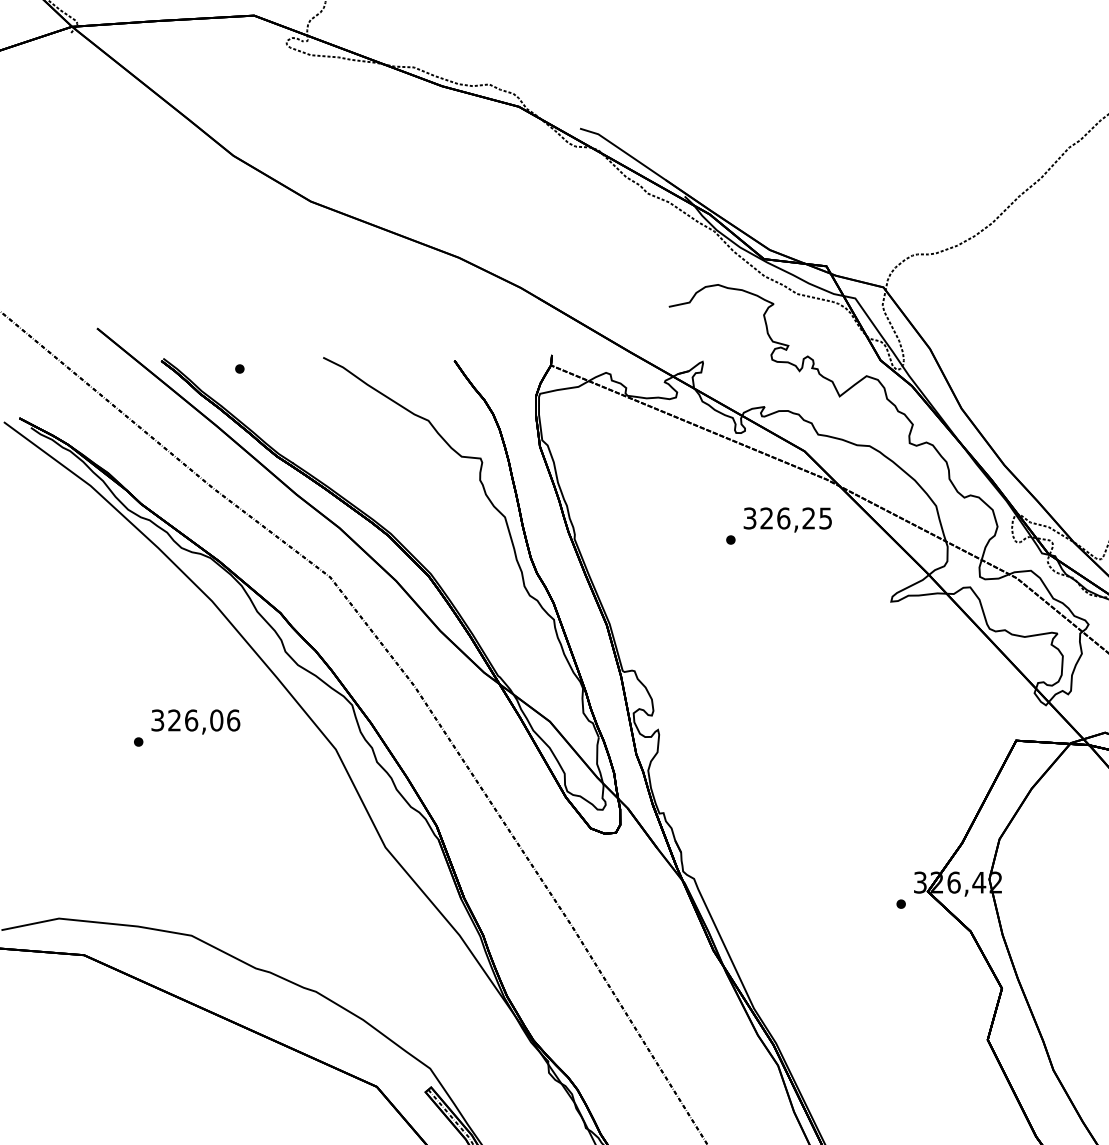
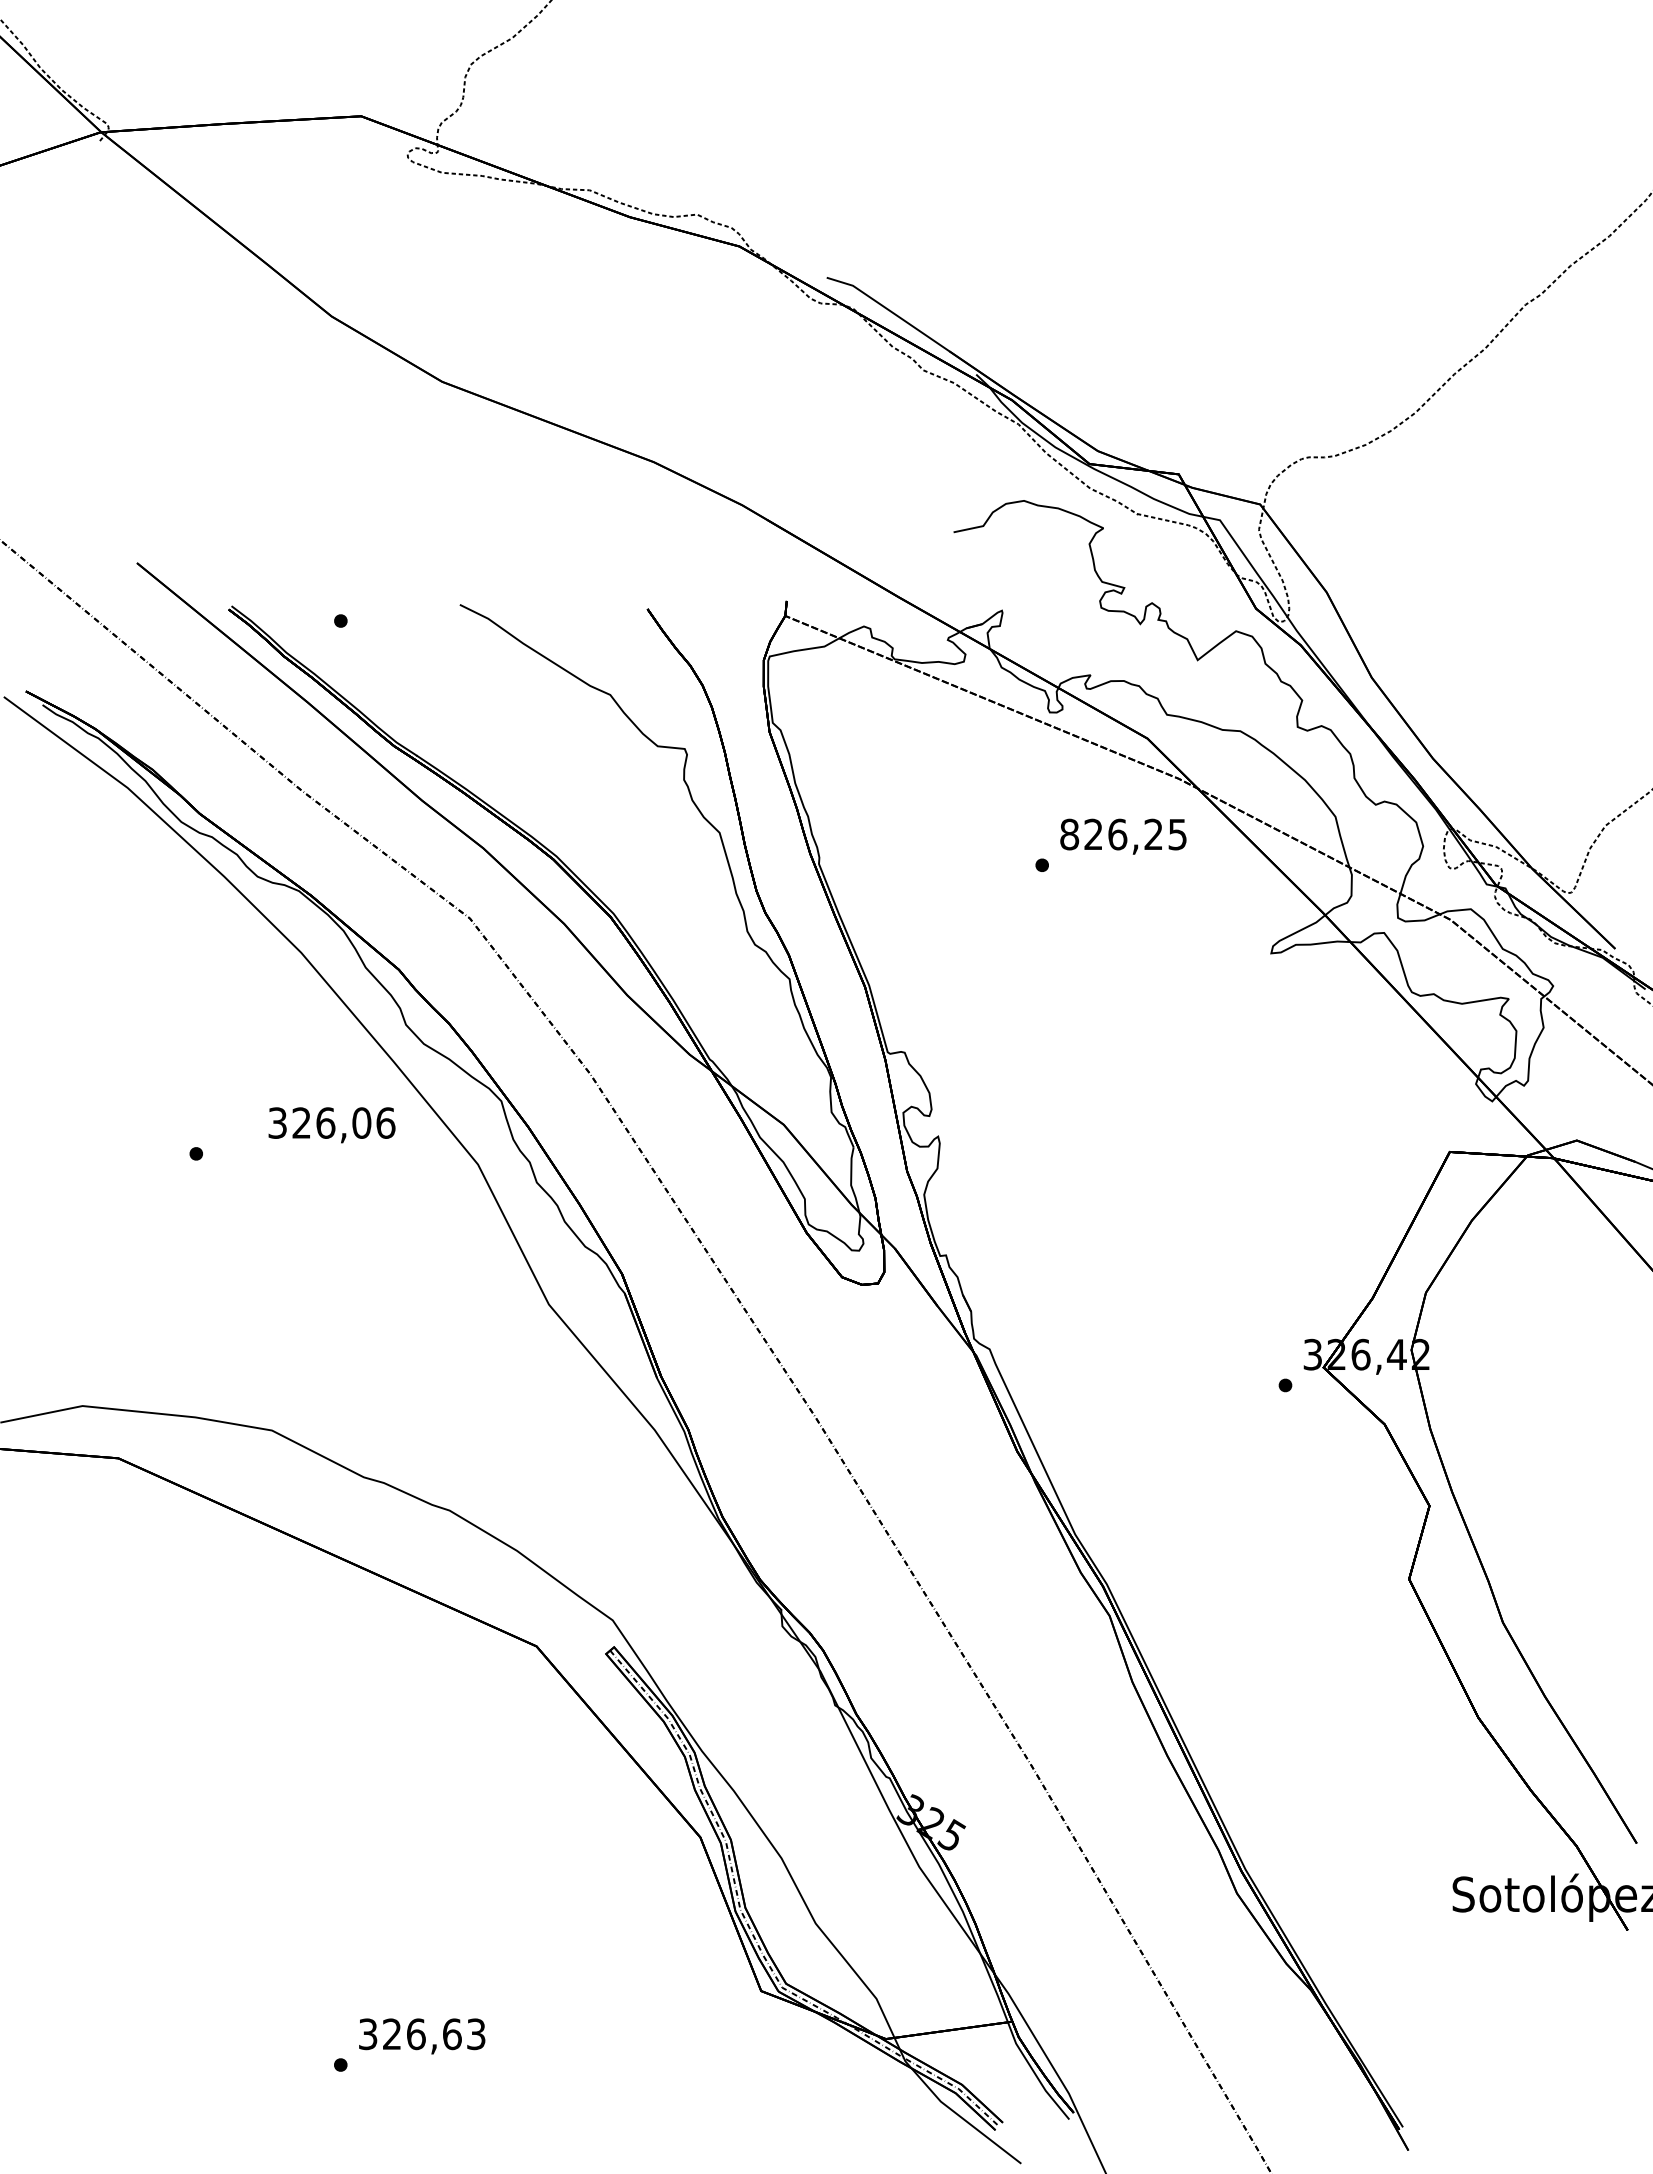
text: (749, 518) -> (1069, 834), 326,25 -> 826,25
text: (195, 722) -> (331, 1125), moved

